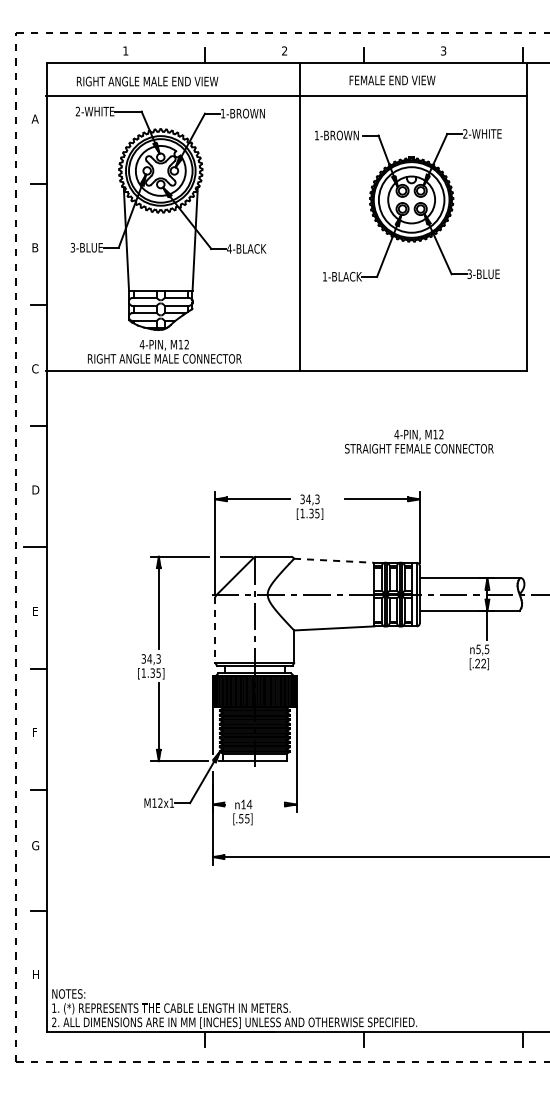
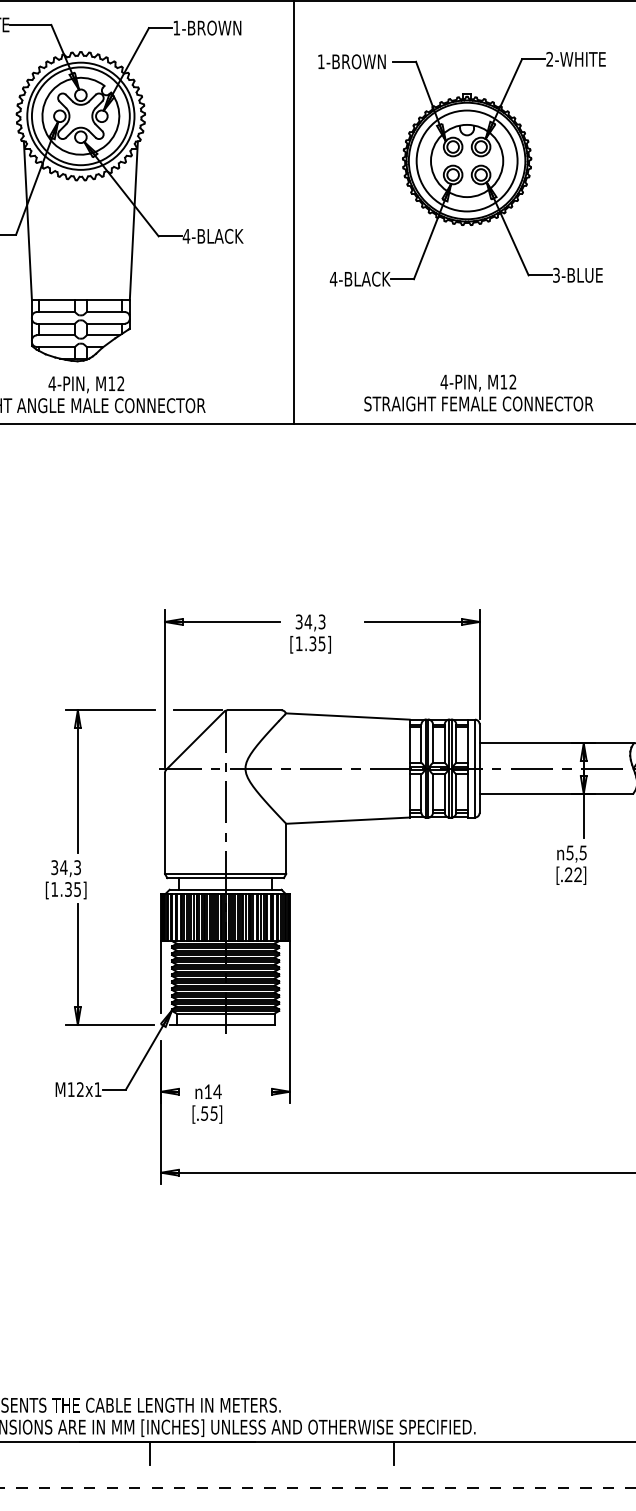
text: (324, 276) -> (332, 278), 1-BLACK -> 4-BLACK
text: (419, 441) -> (479, 392), moved
line: (334, 560) -> (348, 716), dashed -> solid
line: (215, 630) -> (165, 823), dashed -> solid

